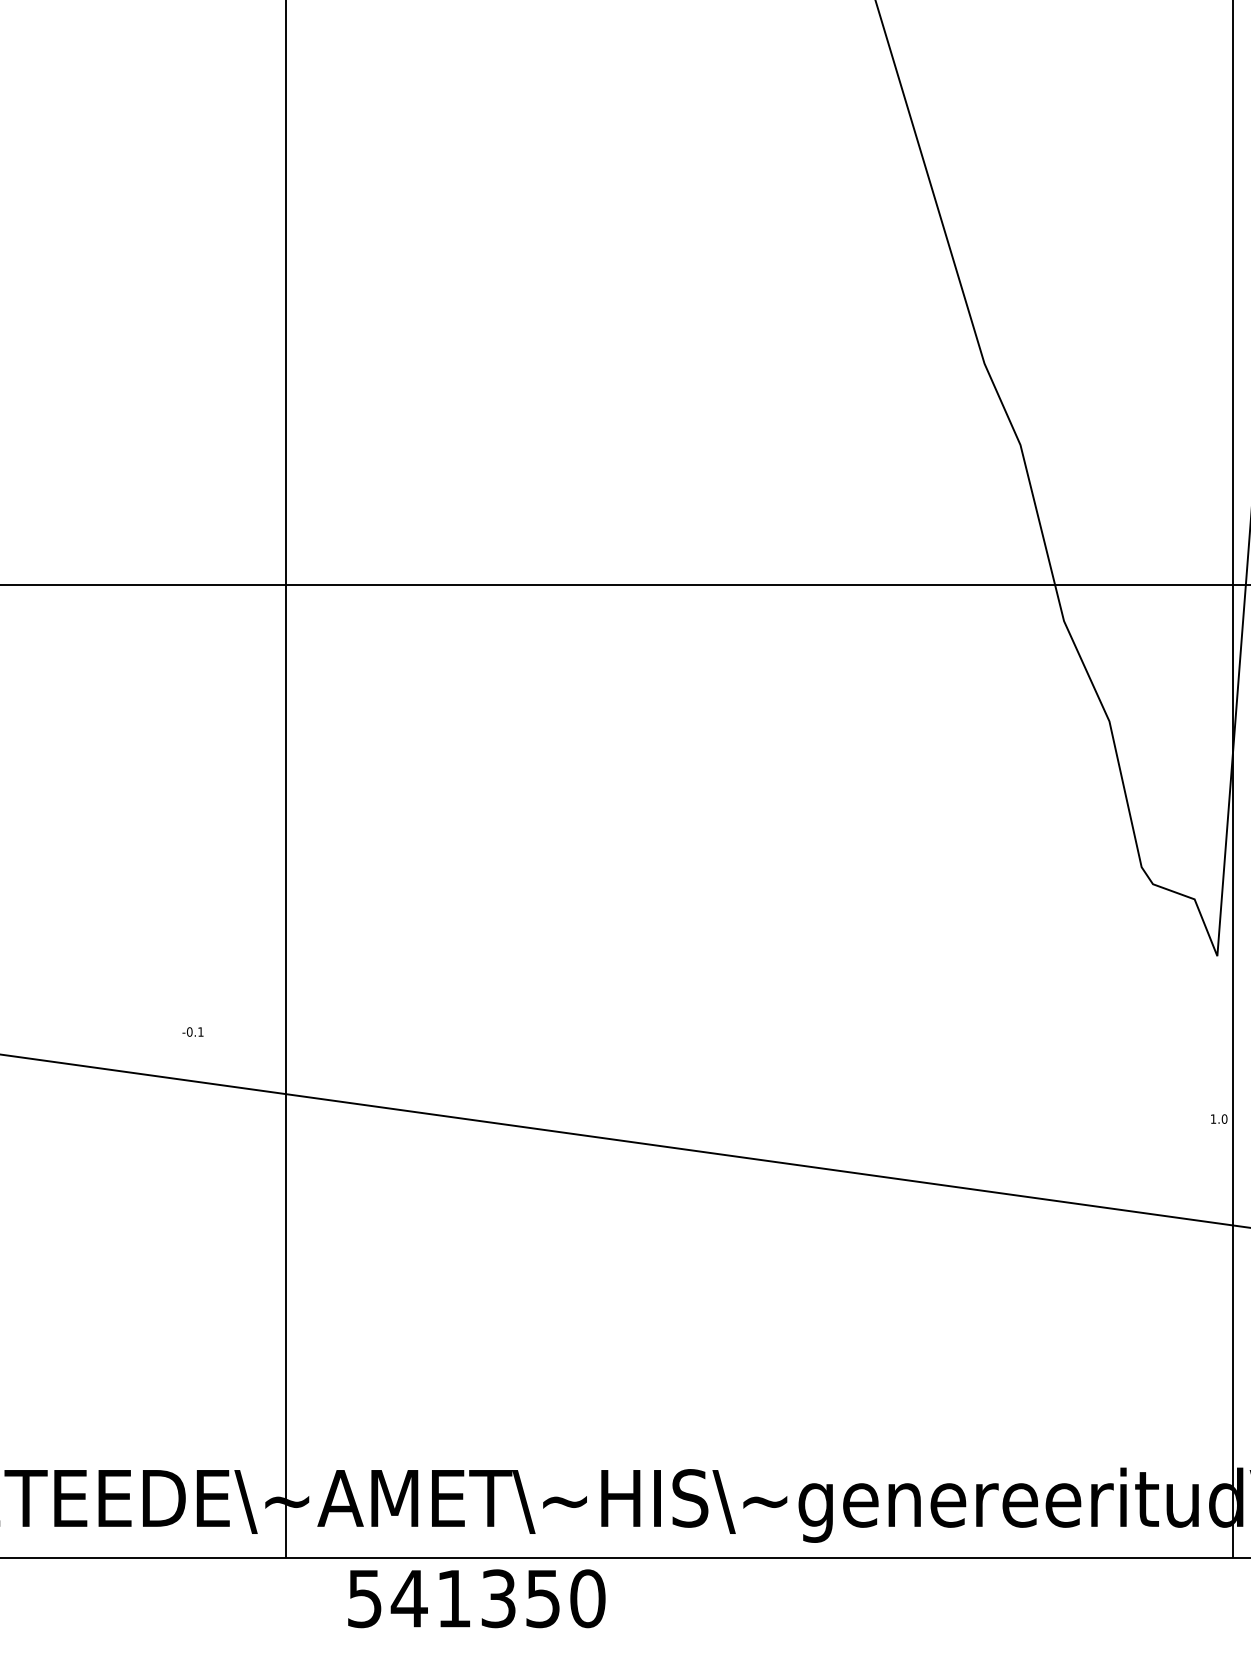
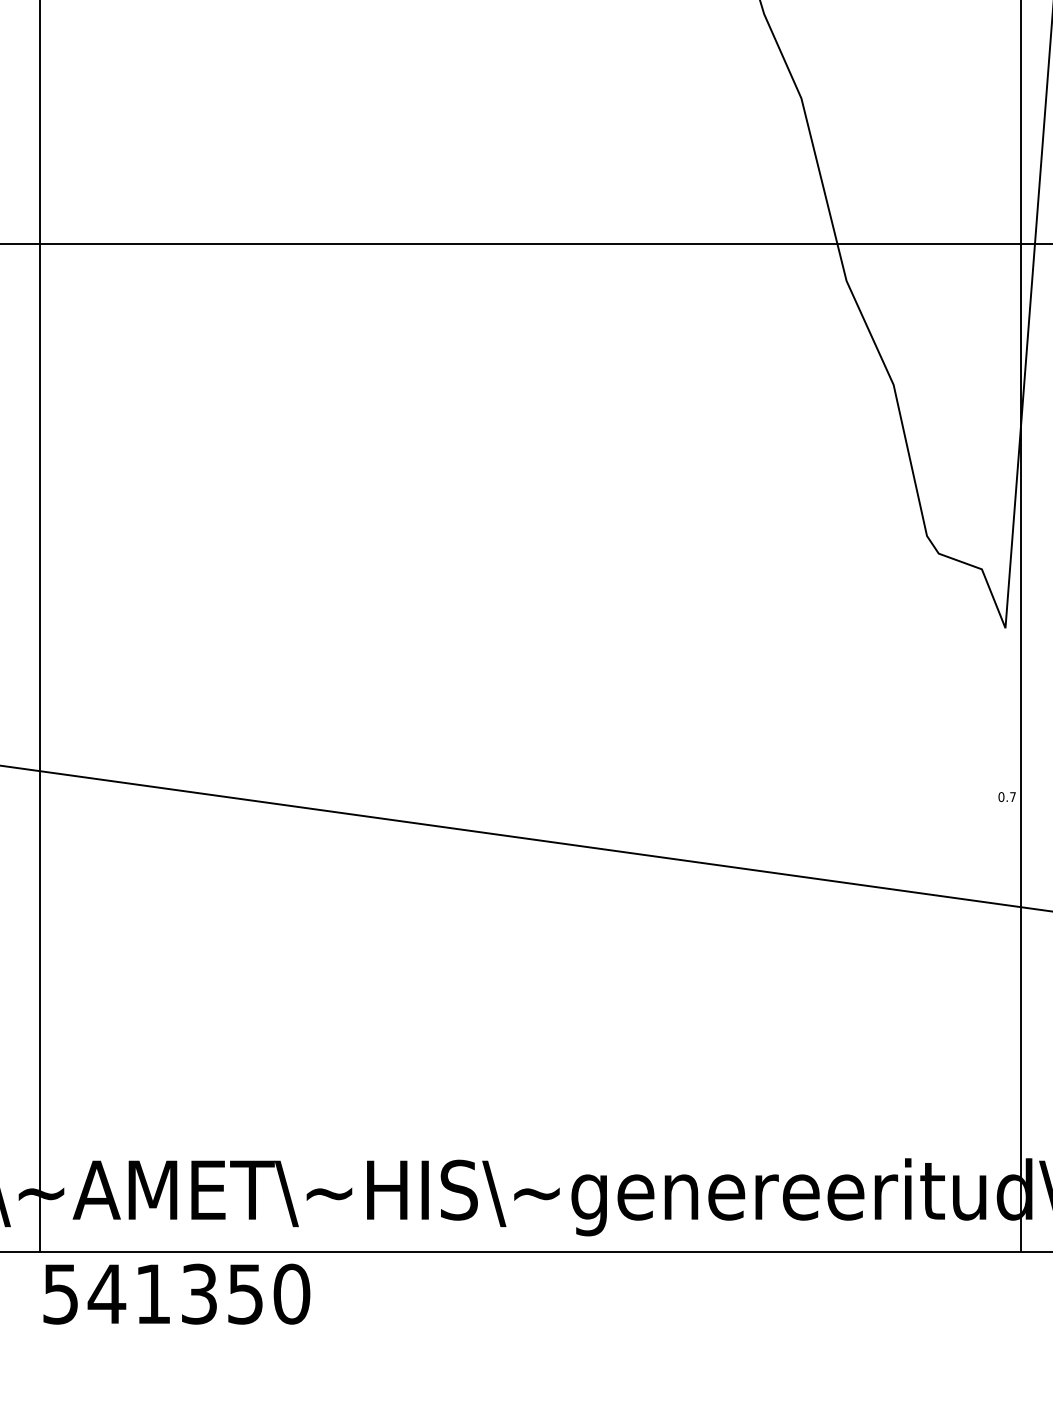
text: (1218, 1118) -> (1006, 796), 1.0 -> 0.7
text: (476, 1598) -> (176, 1293), moved

